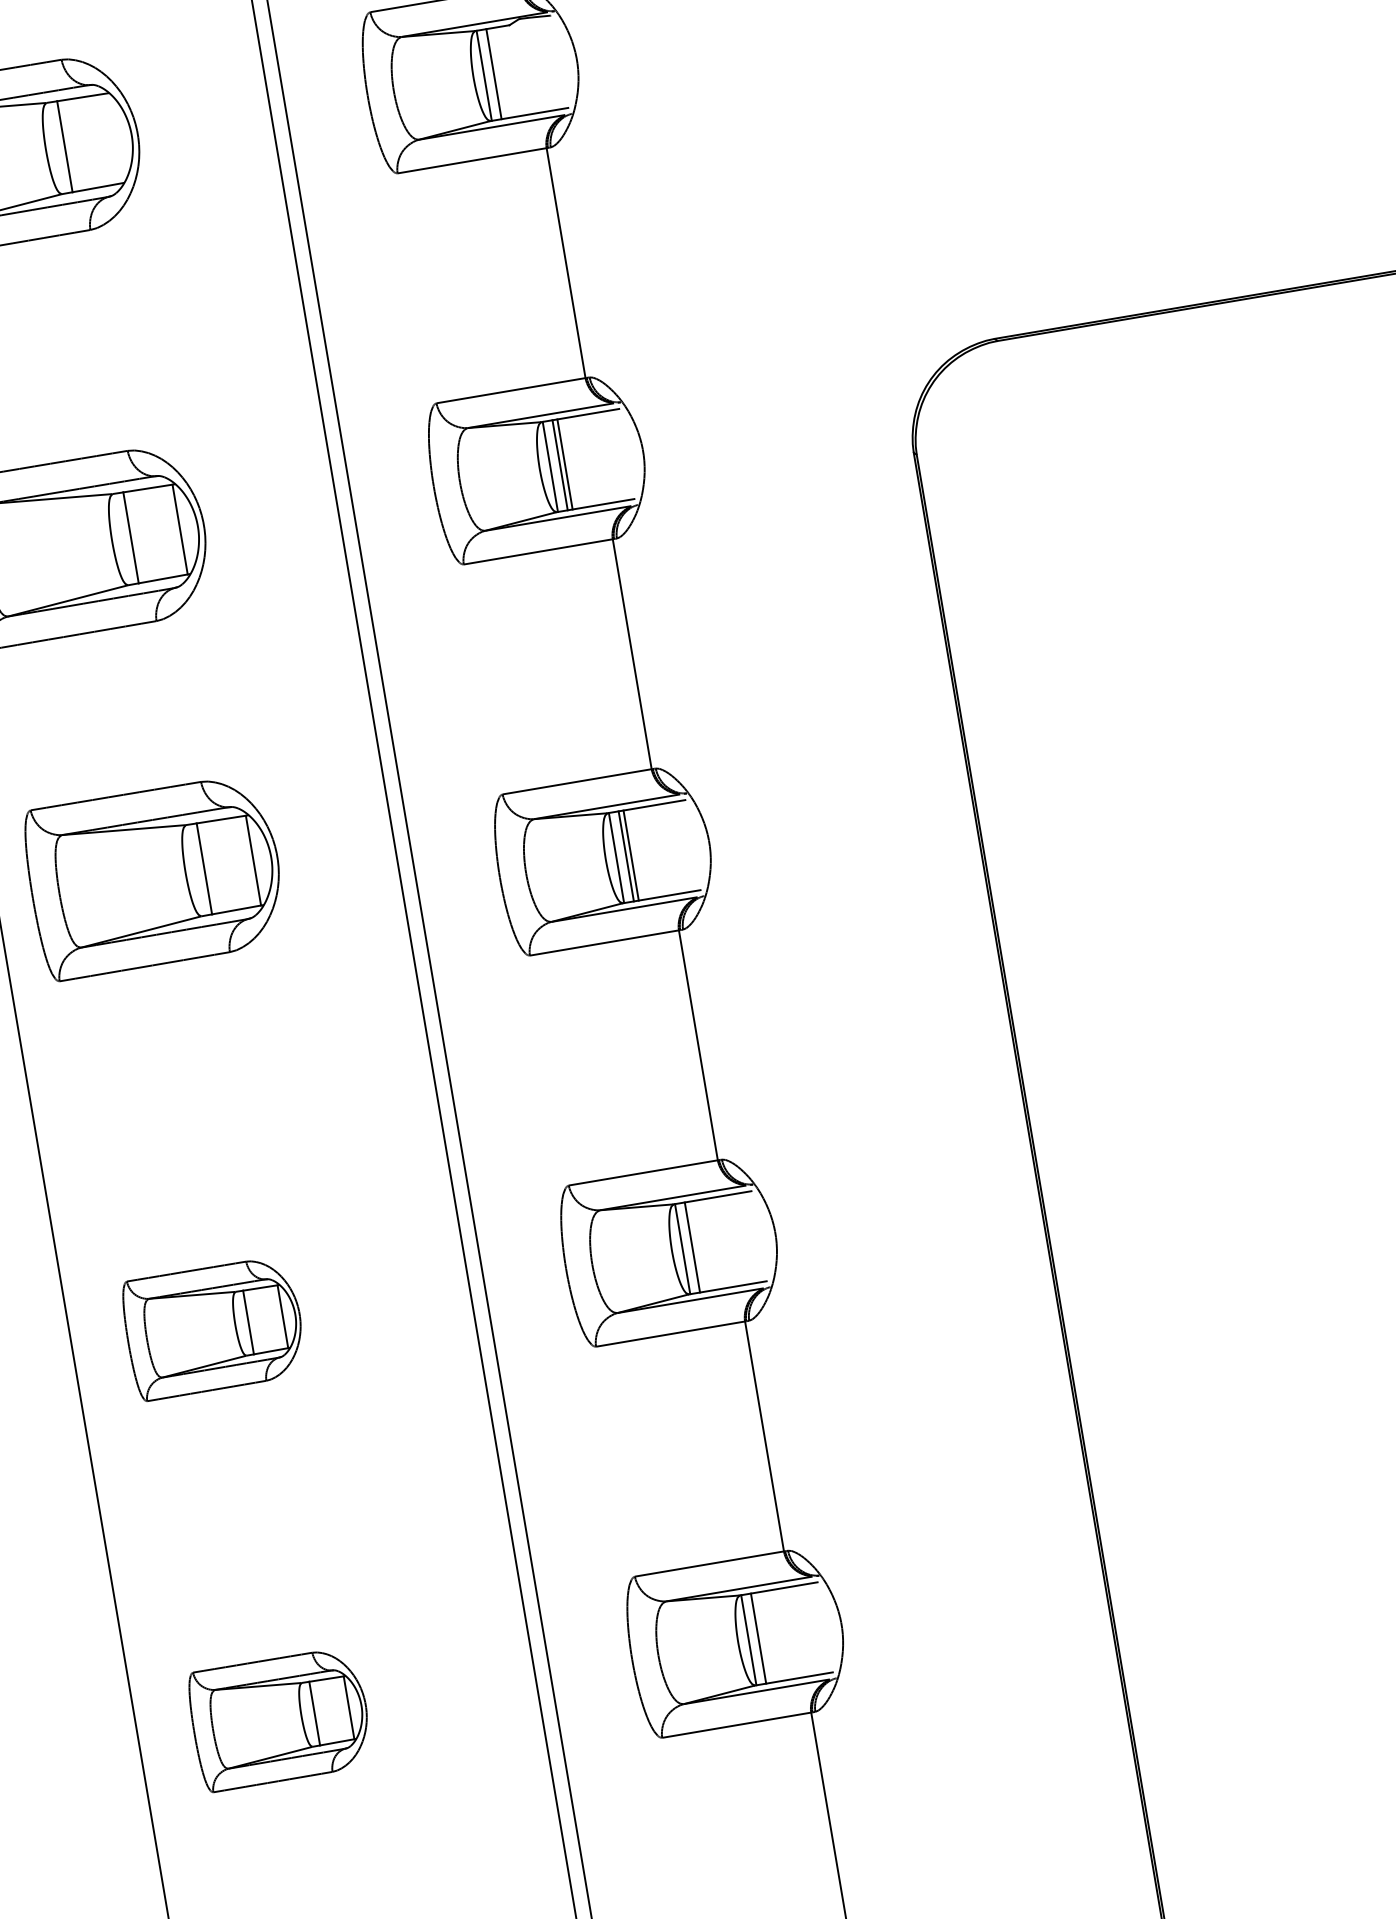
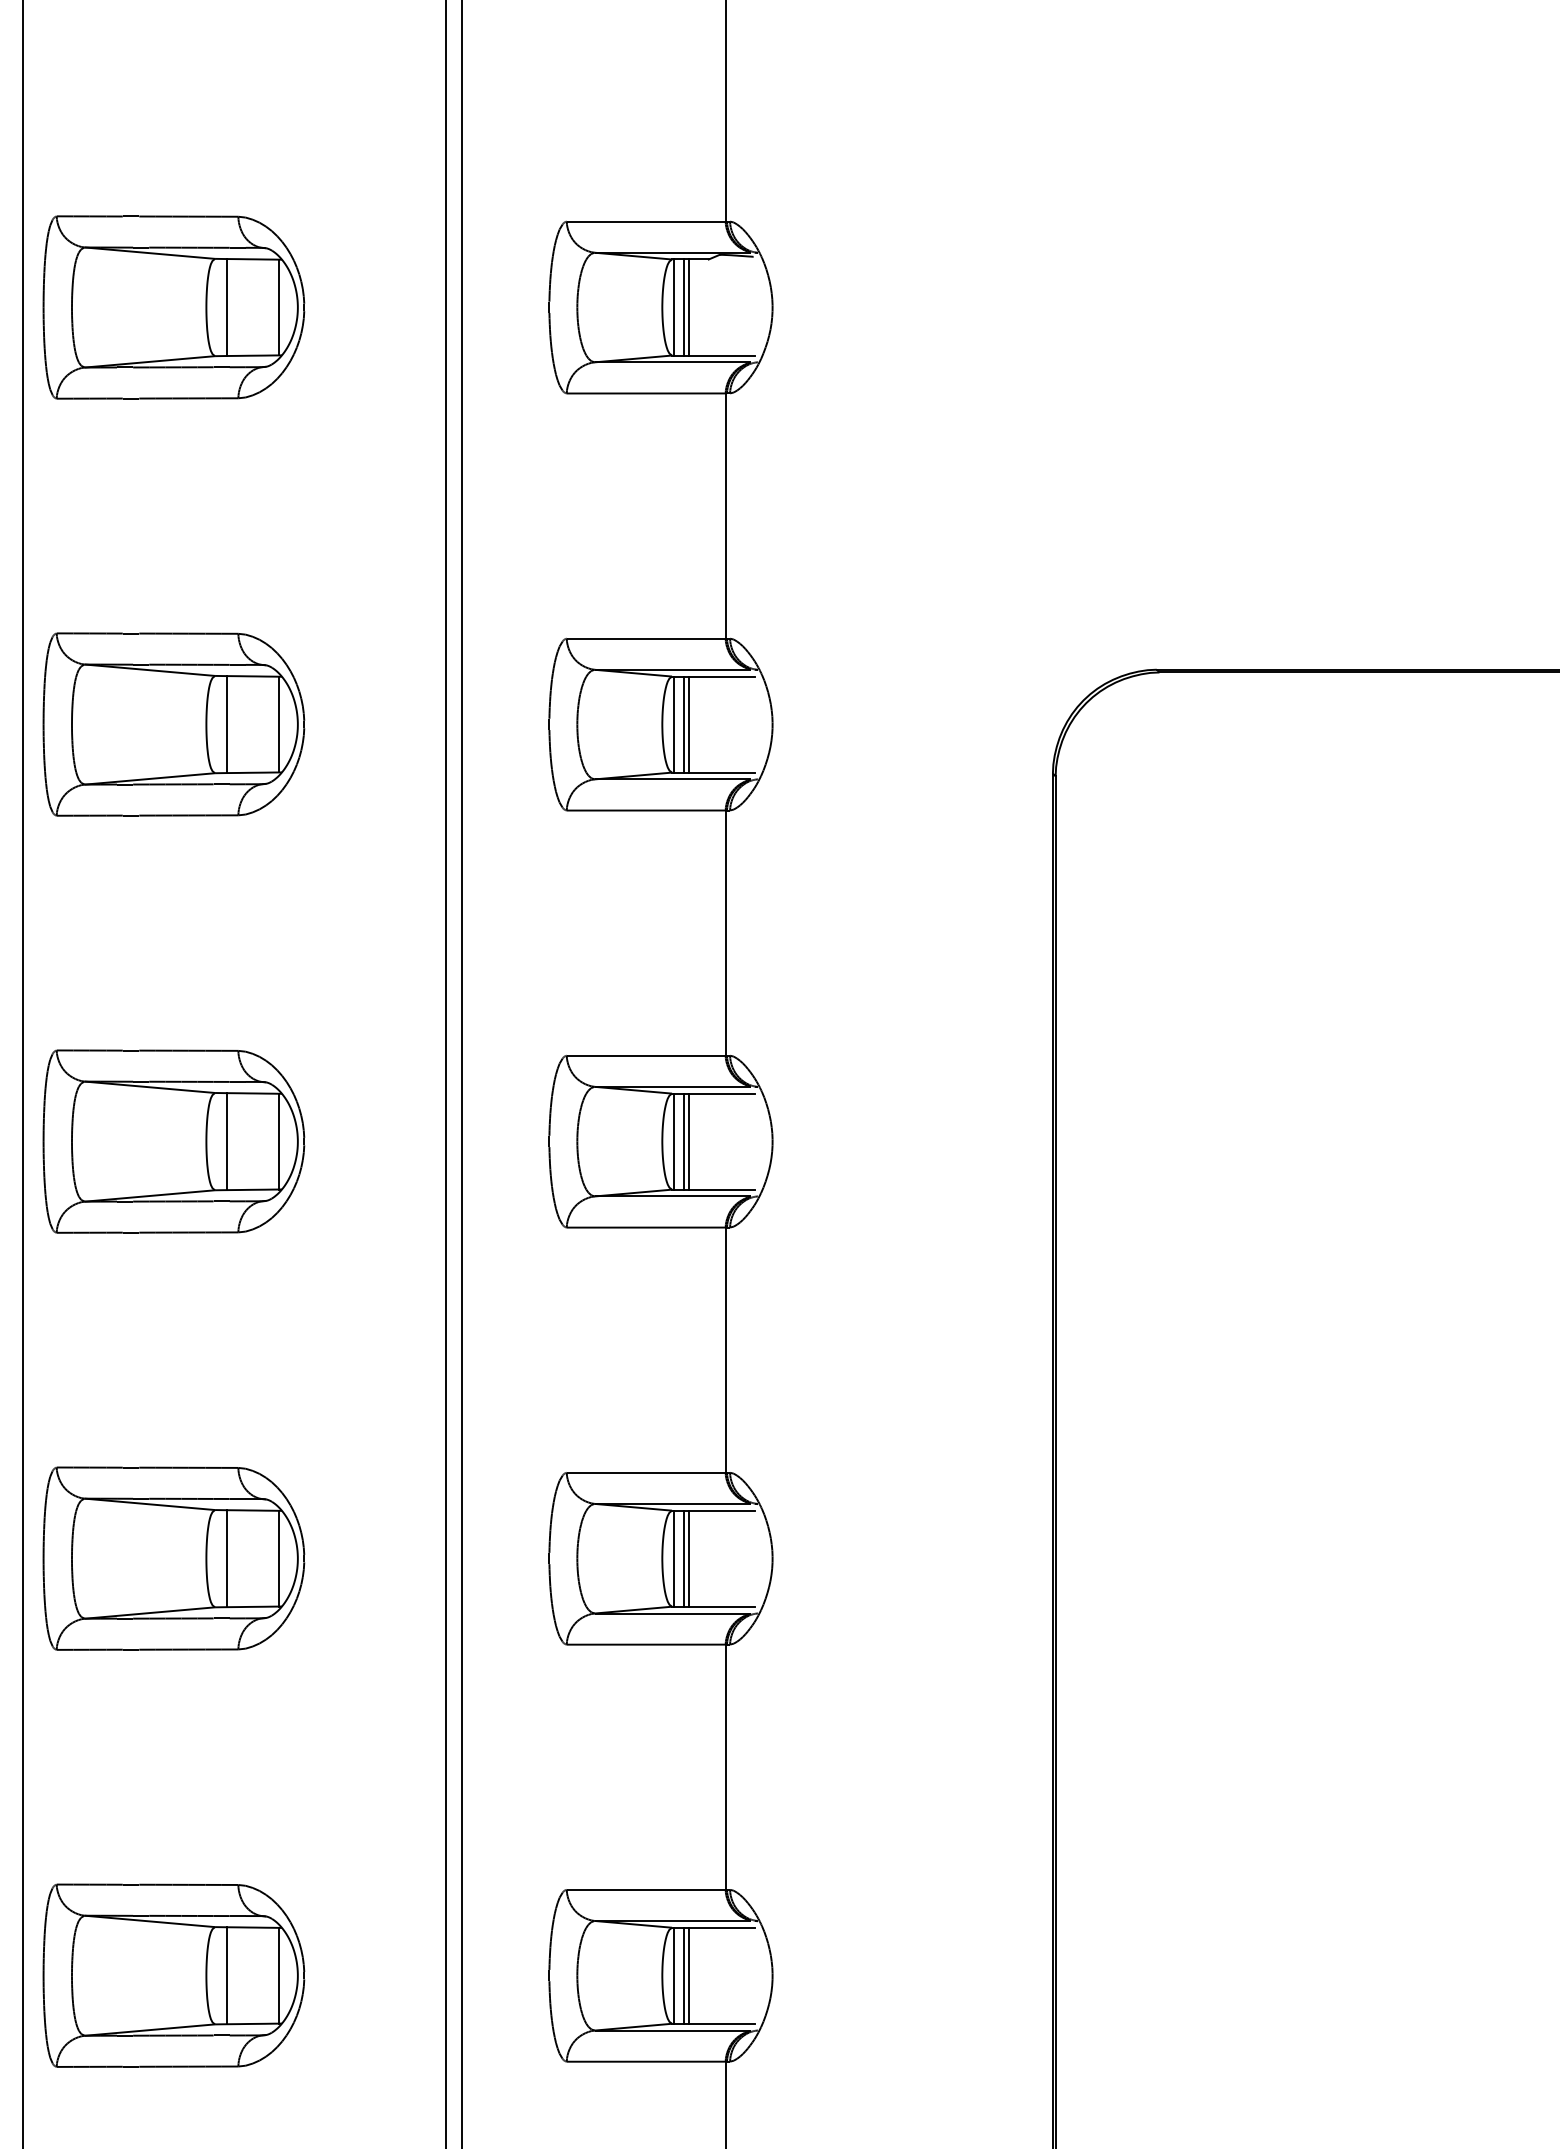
line: (499, 73) -> (689, 307), added
line: (113, 138) -> (278, 307), added
part: (154, 877) -> (173, 1141), moved
line: (697, 1246) -> (689, 1558), added
part: (213, 1328) -> (173, 1558), size x1.43
line: (763, 1637) -> (689, 1975), added
part: (279, 1719) -> (173, 1975), size x1.43

